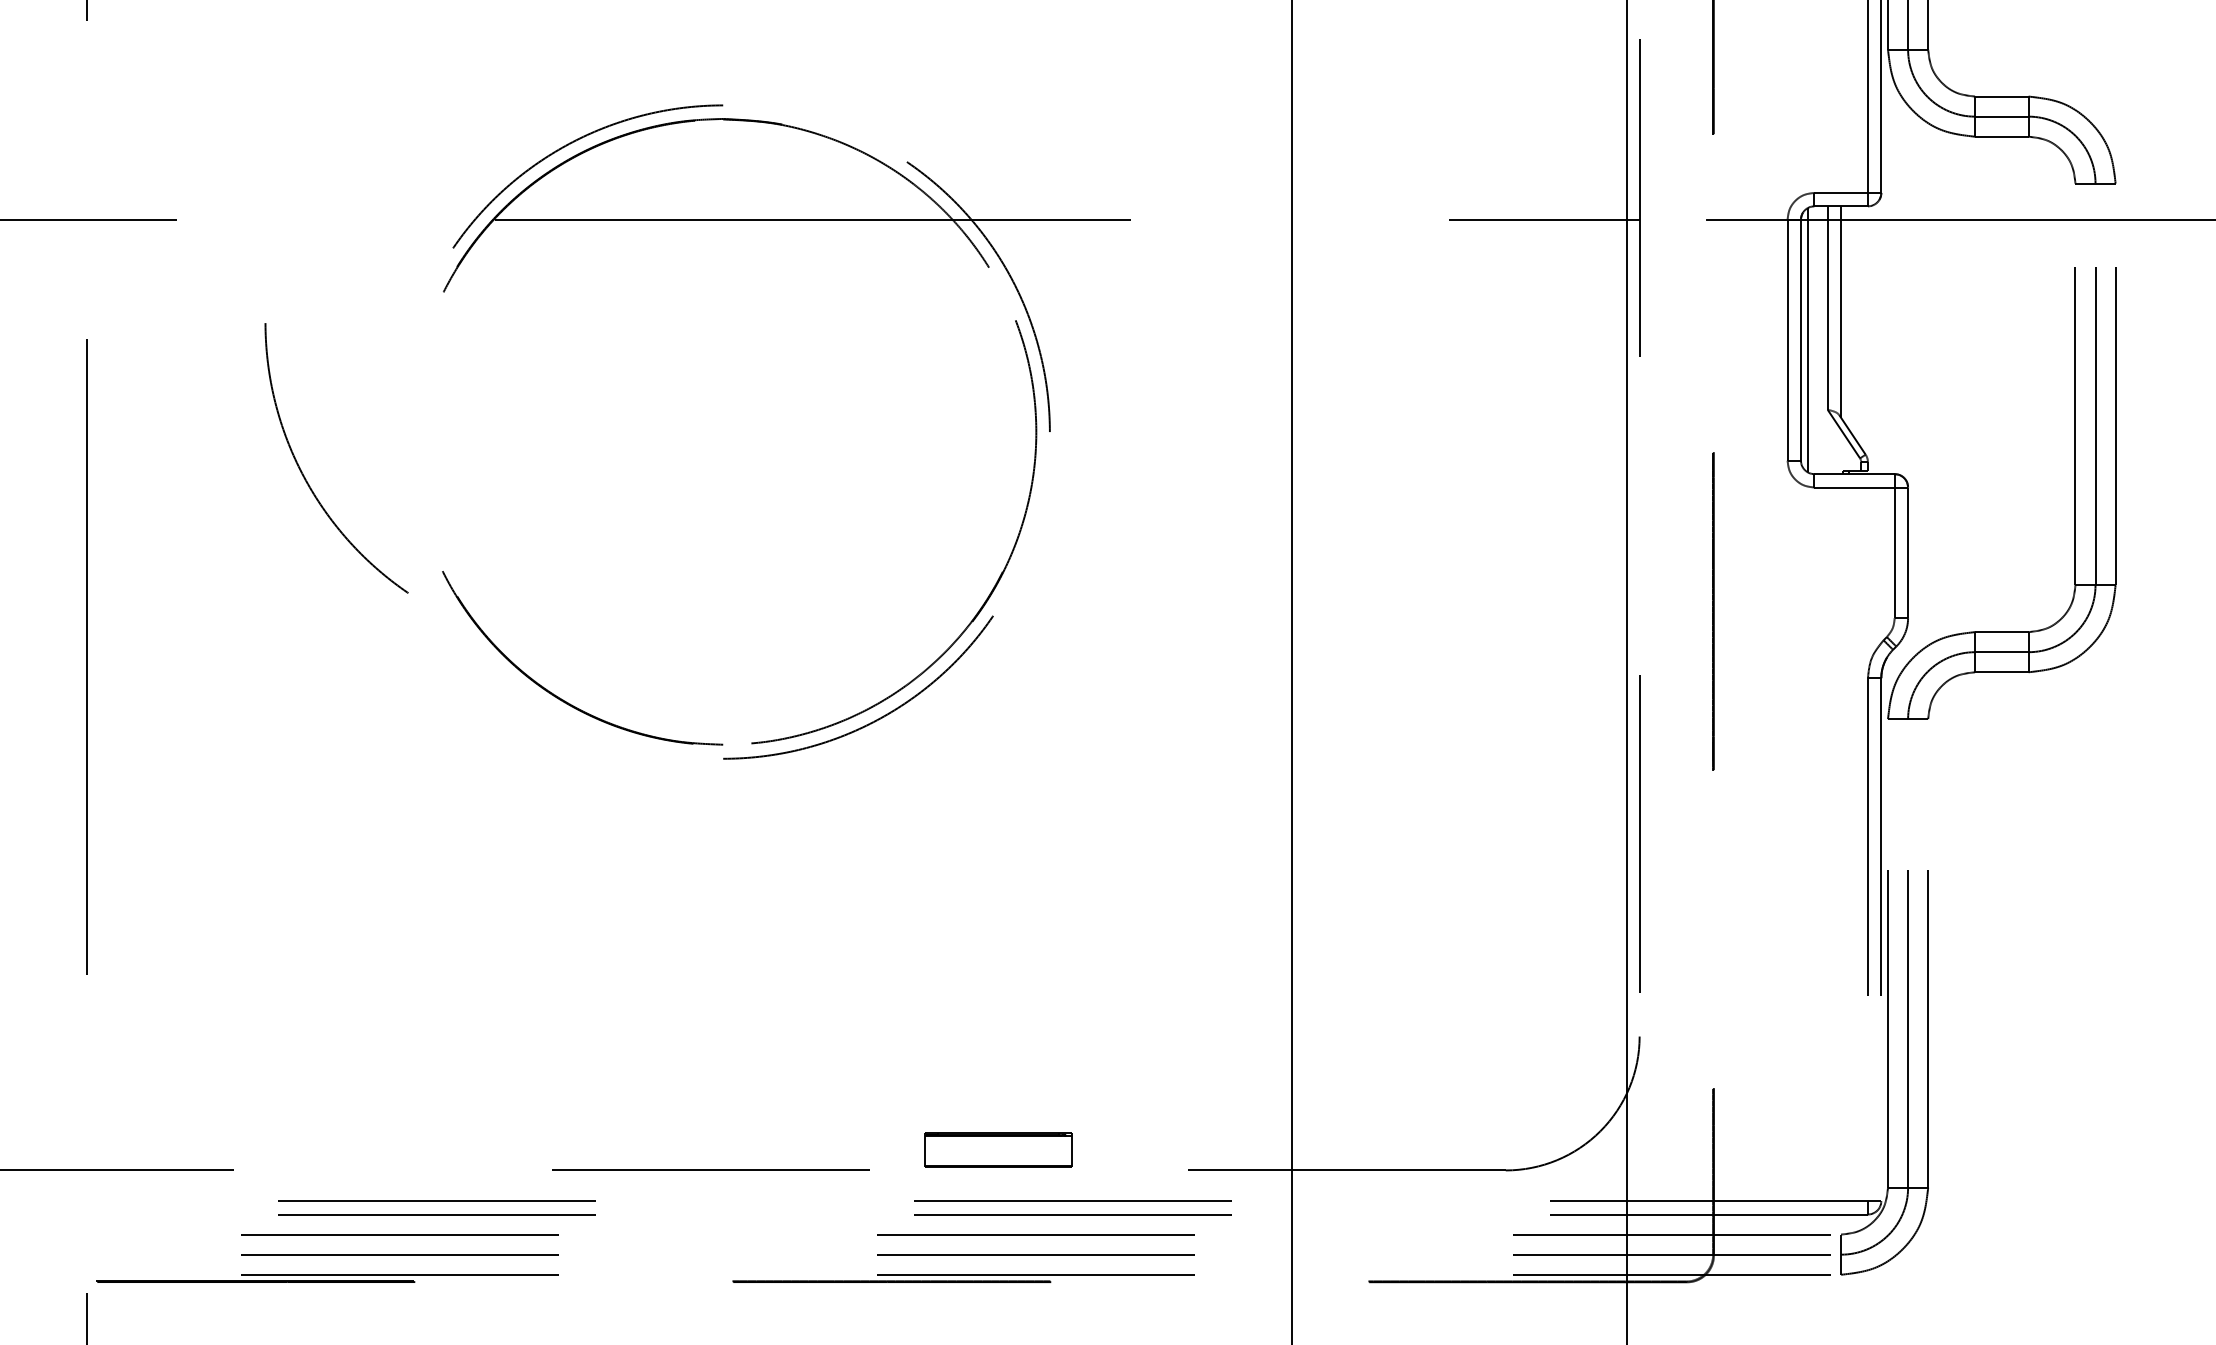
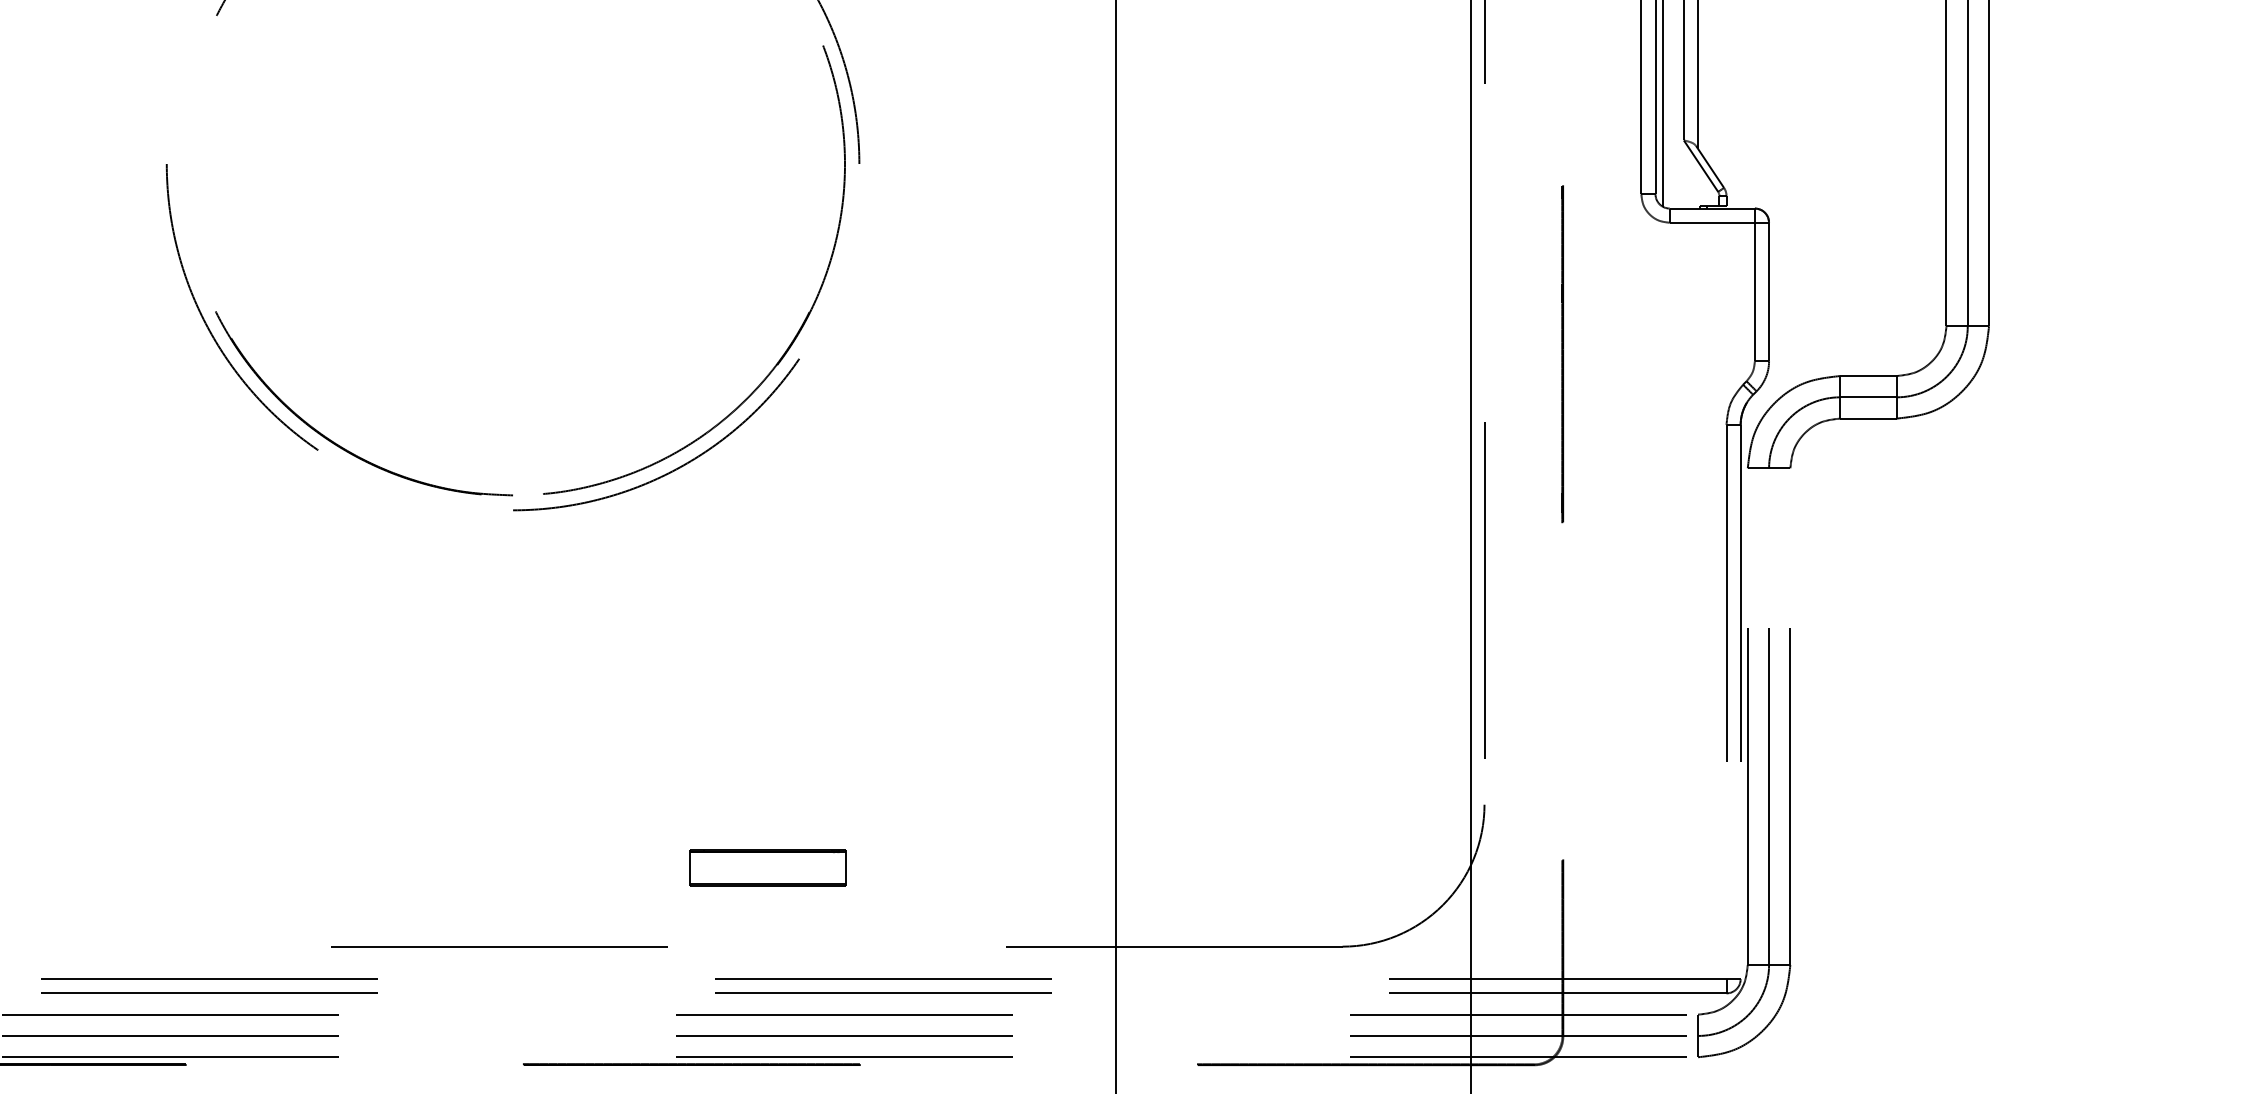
curve: (304, 475) -> (208, 325), moved
part: (998, 1149) -> (767, 867), moved

